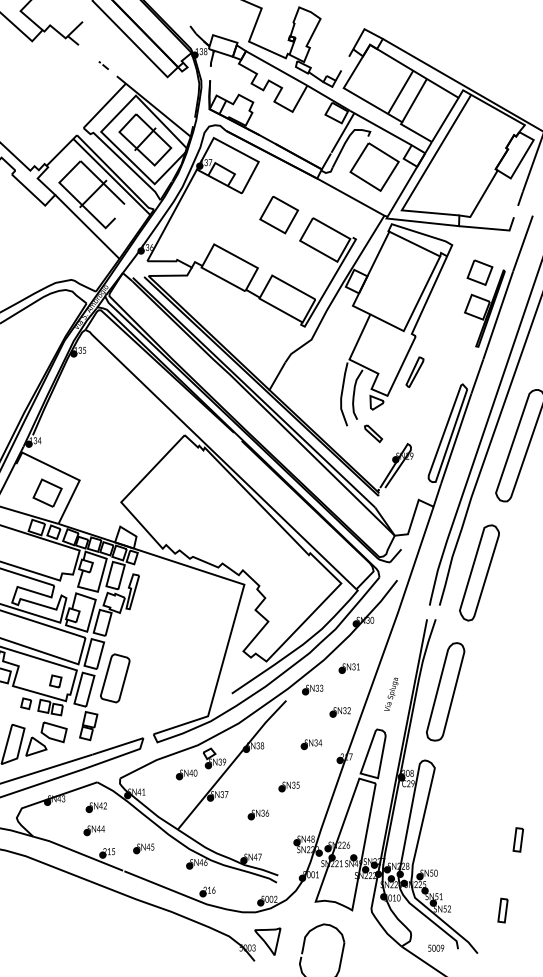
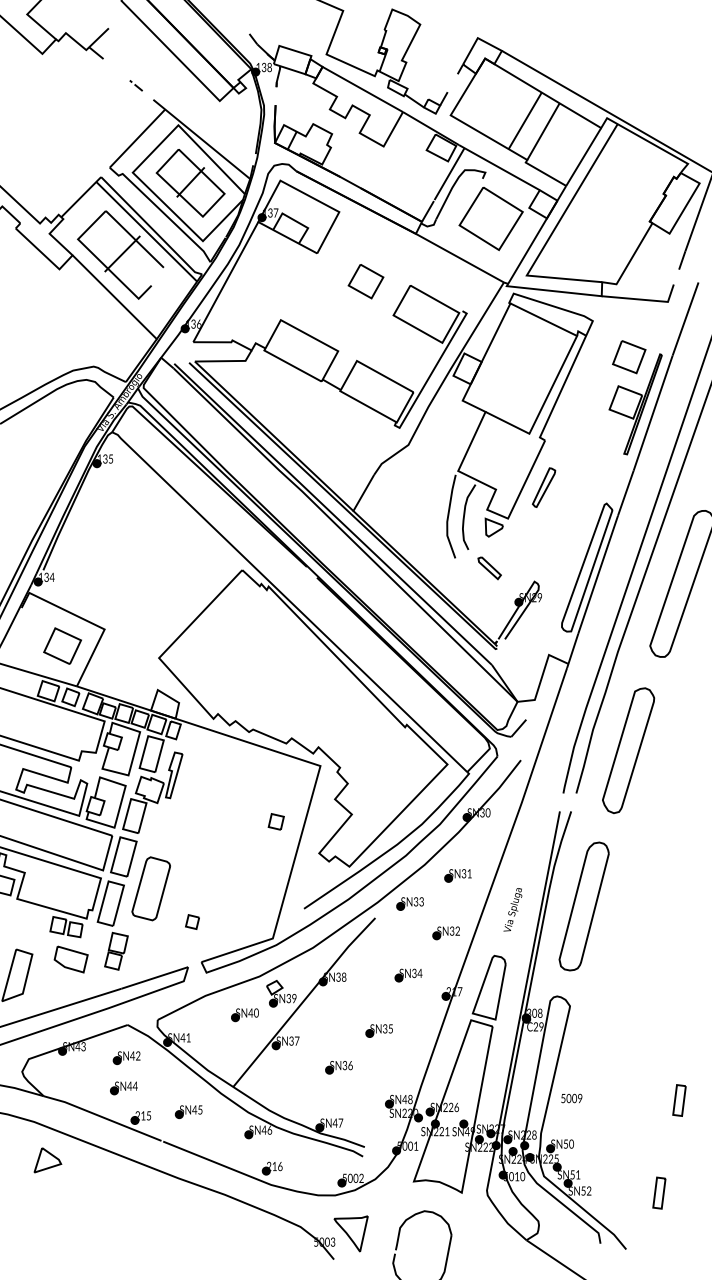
part: (278, 214) -> (365, 281), size x0.7
part: (55, 681) -> (275, 821), moved
part: (26, 703) -> (192, 921), moved
part: (36, 746) -> (47, 1160), moved
text: (435, 948) -> (571, 1098), moved

